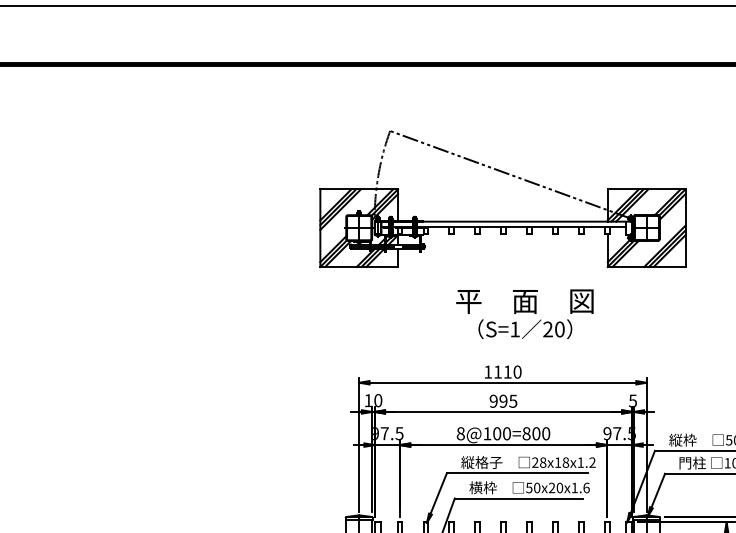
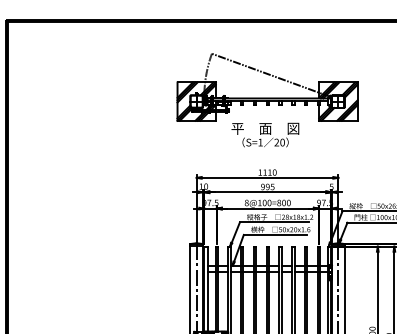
text: (525, 313) -> (265, 134), moved

